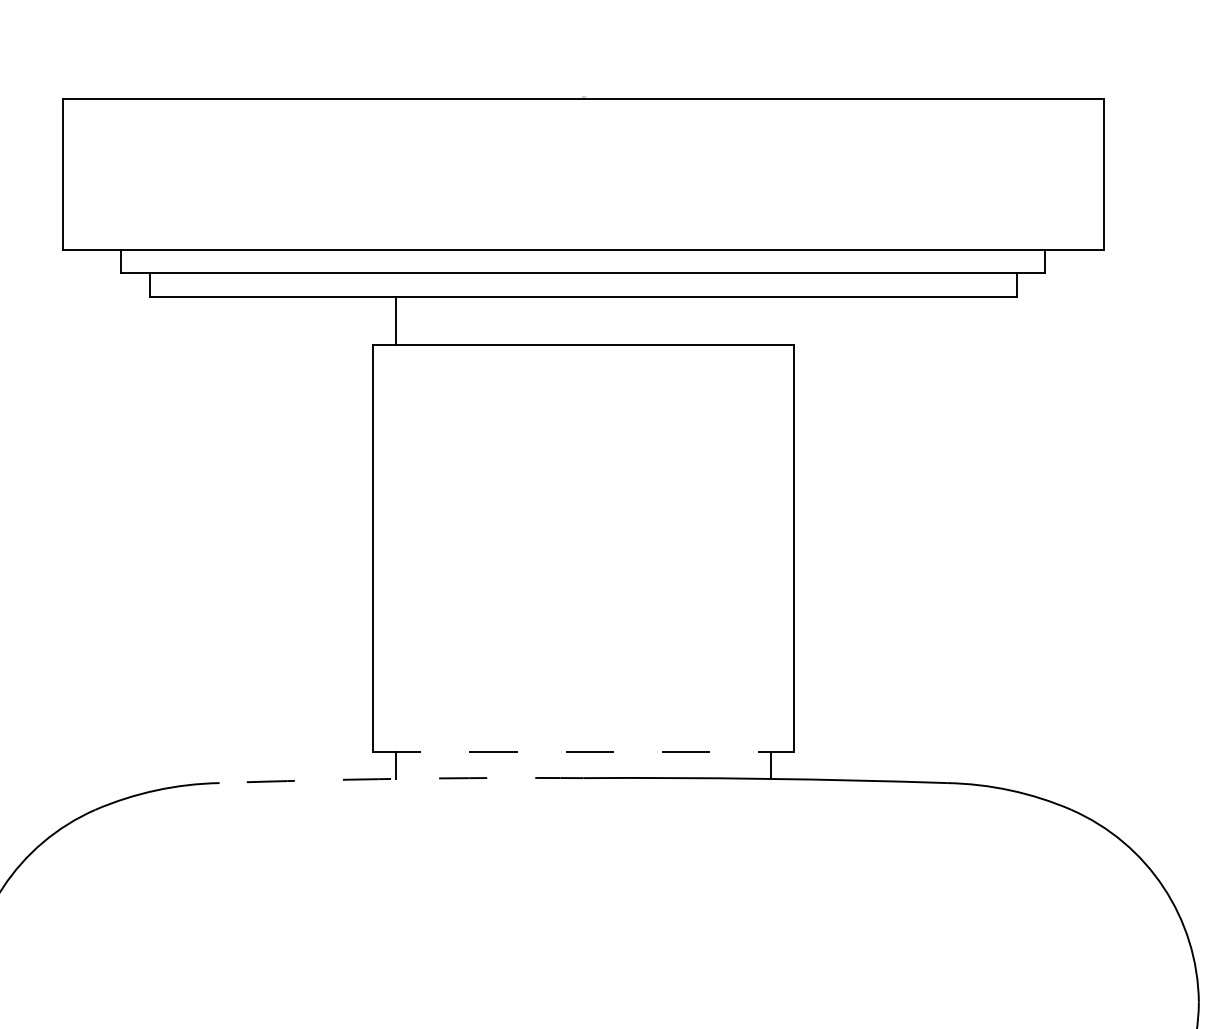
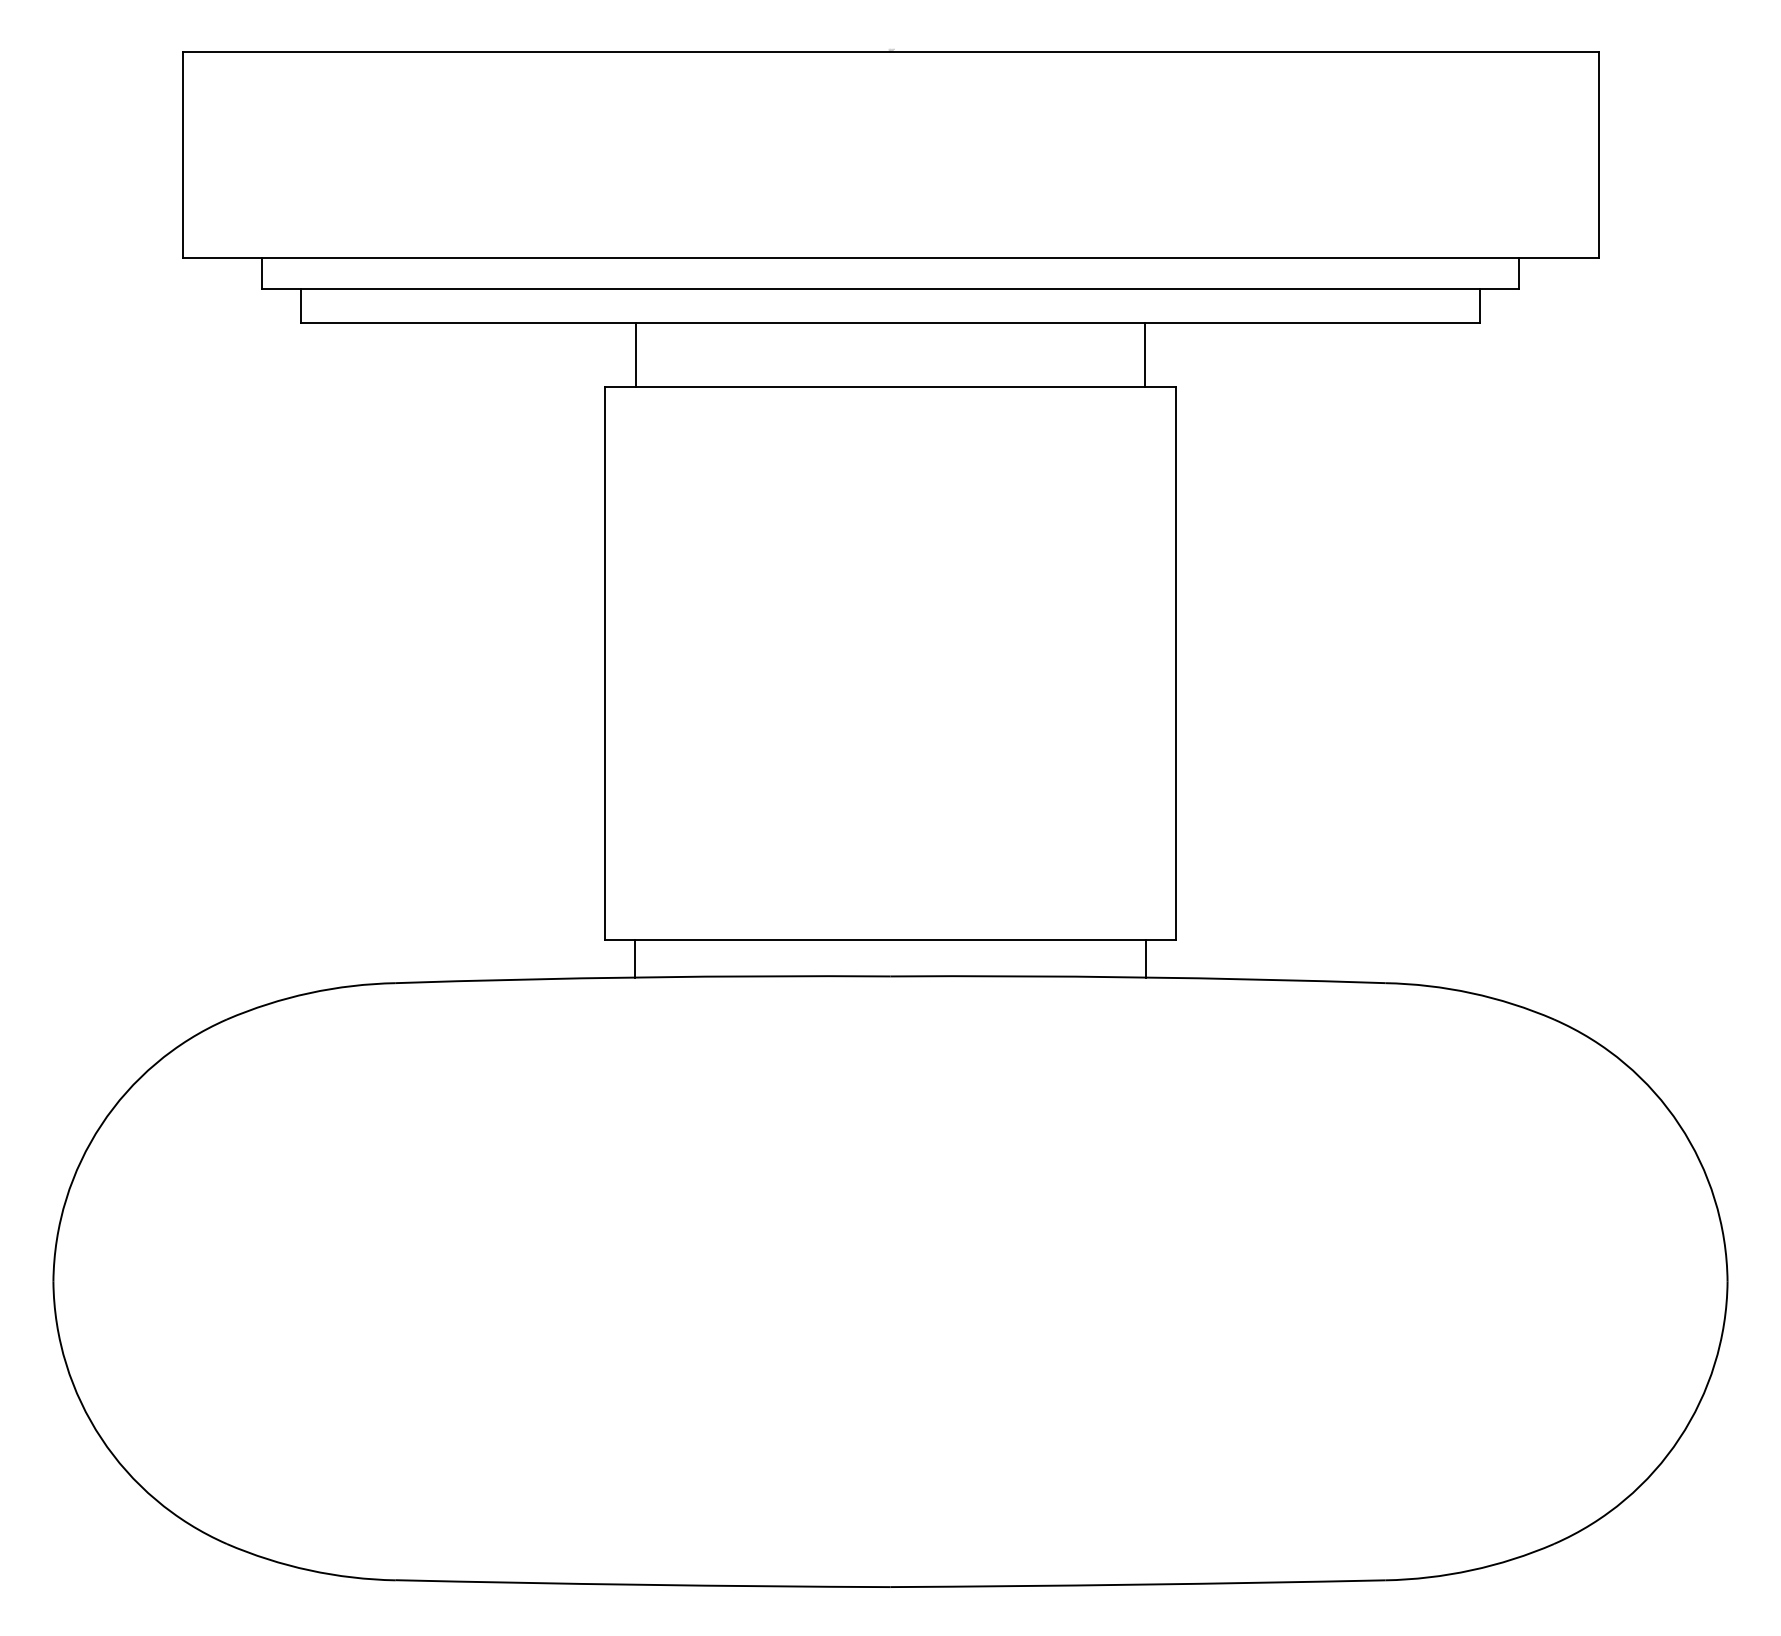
line: (770, 320) -> (1145, 354), added
line: (583, 751) -> (890, 940), dashed -> solid
arc: (401, 778) -> (643, 977), dashed -> solid

